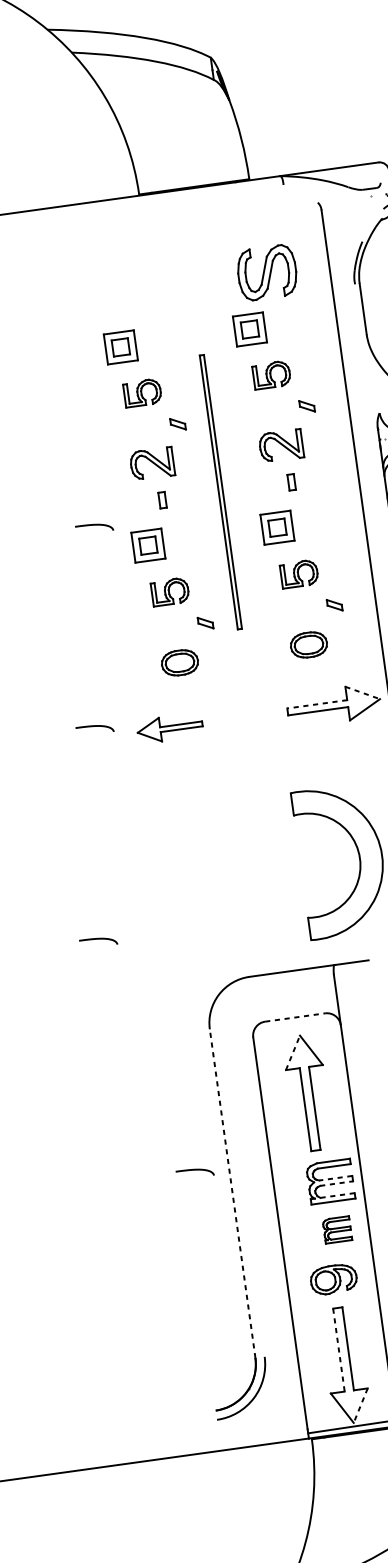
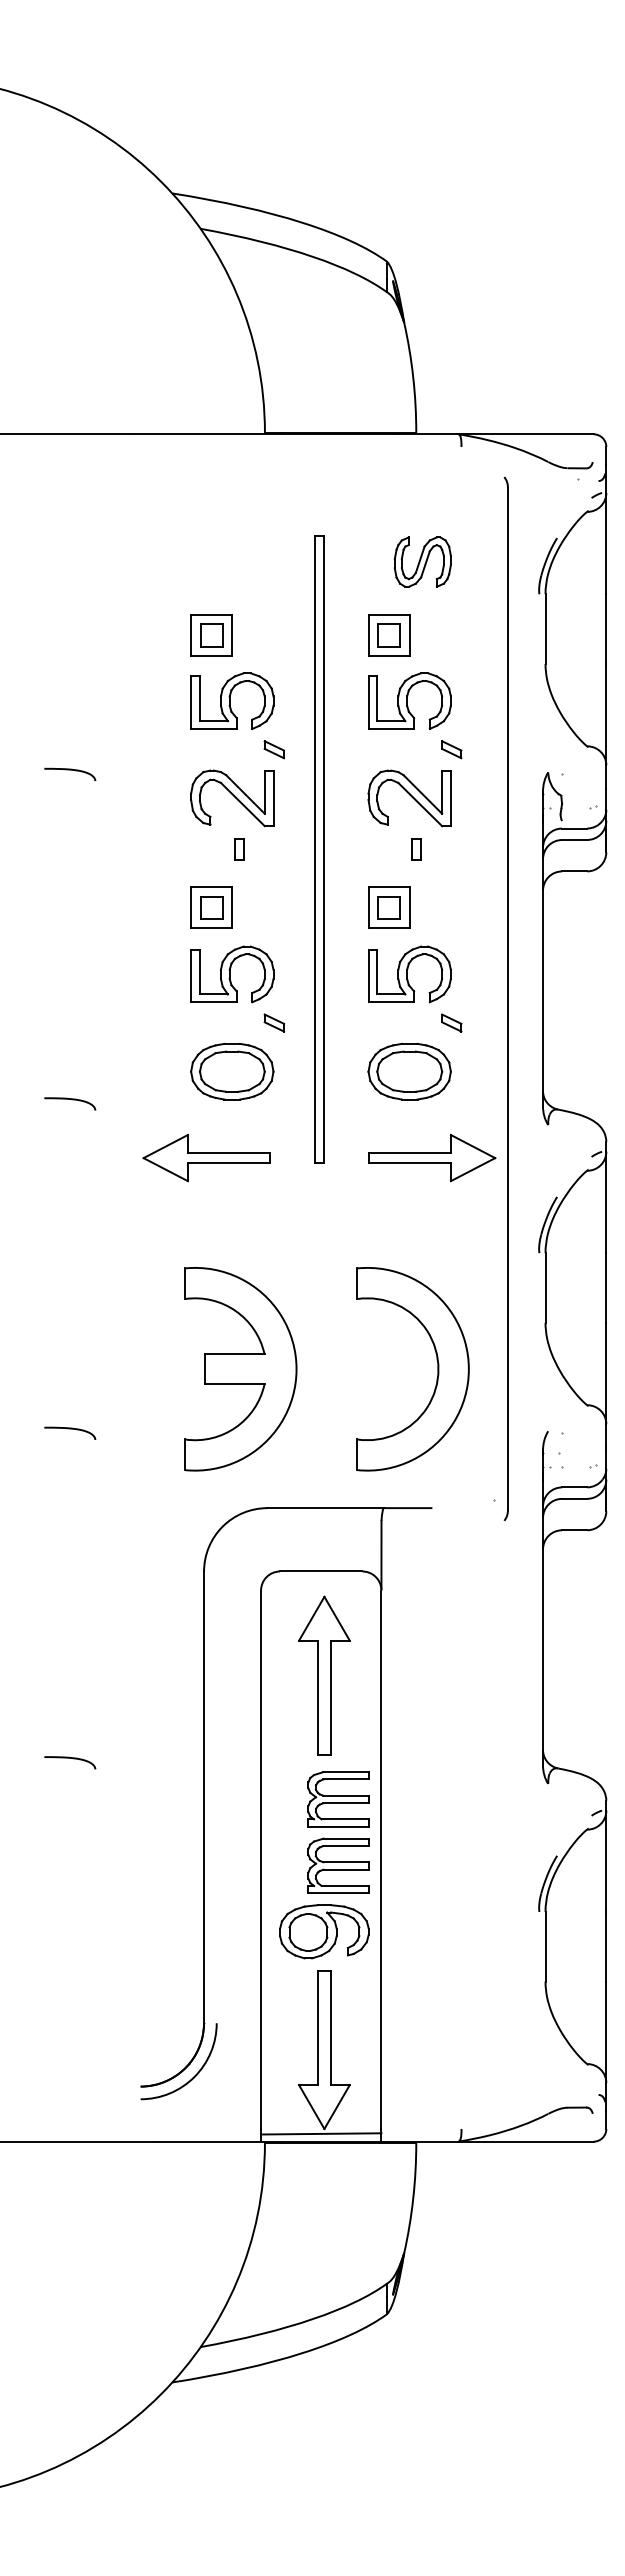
part: (266, 272) -> (422, 561), size x0.71
part: (271, 374) -> (409, 700), size x1.67
part: (142, 392) -> (232, 700), size x1.67
part: (281, 446) -> (409, 798), size x1.43
part: (152, 463) -> (232, 798), size x1.43
part: (220, 492) -> (319, 849), size x1.67
curve: (94, 525) -> (70, 770), moved
part: (299, 574) -> (409, 974), size x1.67
part: (170, 592) -> (232, 974), size x1.67
part: (308, 644) -> (409, 1071), size x1.67
part: (180, 662) -> (232, 1071), size x1.67
line: (363, 692) -> (473, 1146), dashed -> solid
line: (317, 704) -> (409, 1153), dashed -> solid
curve: (95, 727) -> (71, 1100), moved
part: (169, 728) -> (206, 1158), size x1.43
part: (215, 878) -> (240, 1369), added
line: (295, 1017) -> (321, 1571), dashed -> solid
line: (293, 1052) -> (312, 1618), dashed -> solid
curve: (194, 1170) -> (70, 1758), moved
line: (336, 1177) -> (346, 1795), dashed -> solid
line: (336, 1183) -> (346, 1803), dashed -> solid
line: (232, 1193) -> (204, 1797), dashed -> solid
line: (337, 1195) -> (345, 1819), dashed -> solid
part: (337, 1229) -> (338, 1865), size x1.67
part: (333, 1279) -> (324, 1931), size x1.43
line: (339, 1350) -> (318, 2028), dashed -> solid
line: (360, 1406) -> (336, 2107), dashed -> solid

